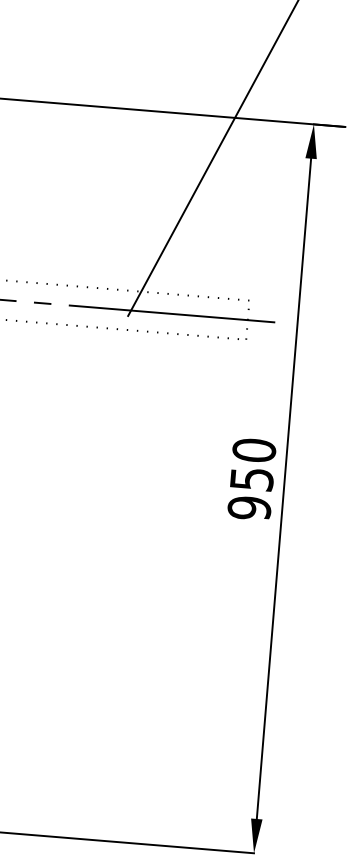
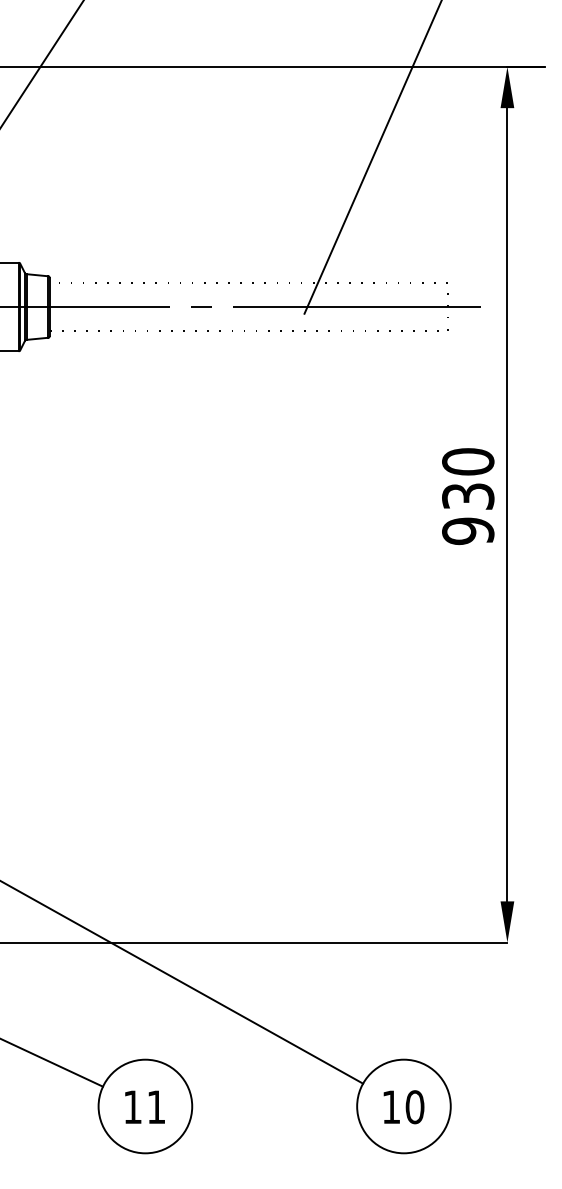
text: (251, 479) -> (467, 496), 950 -> 930

